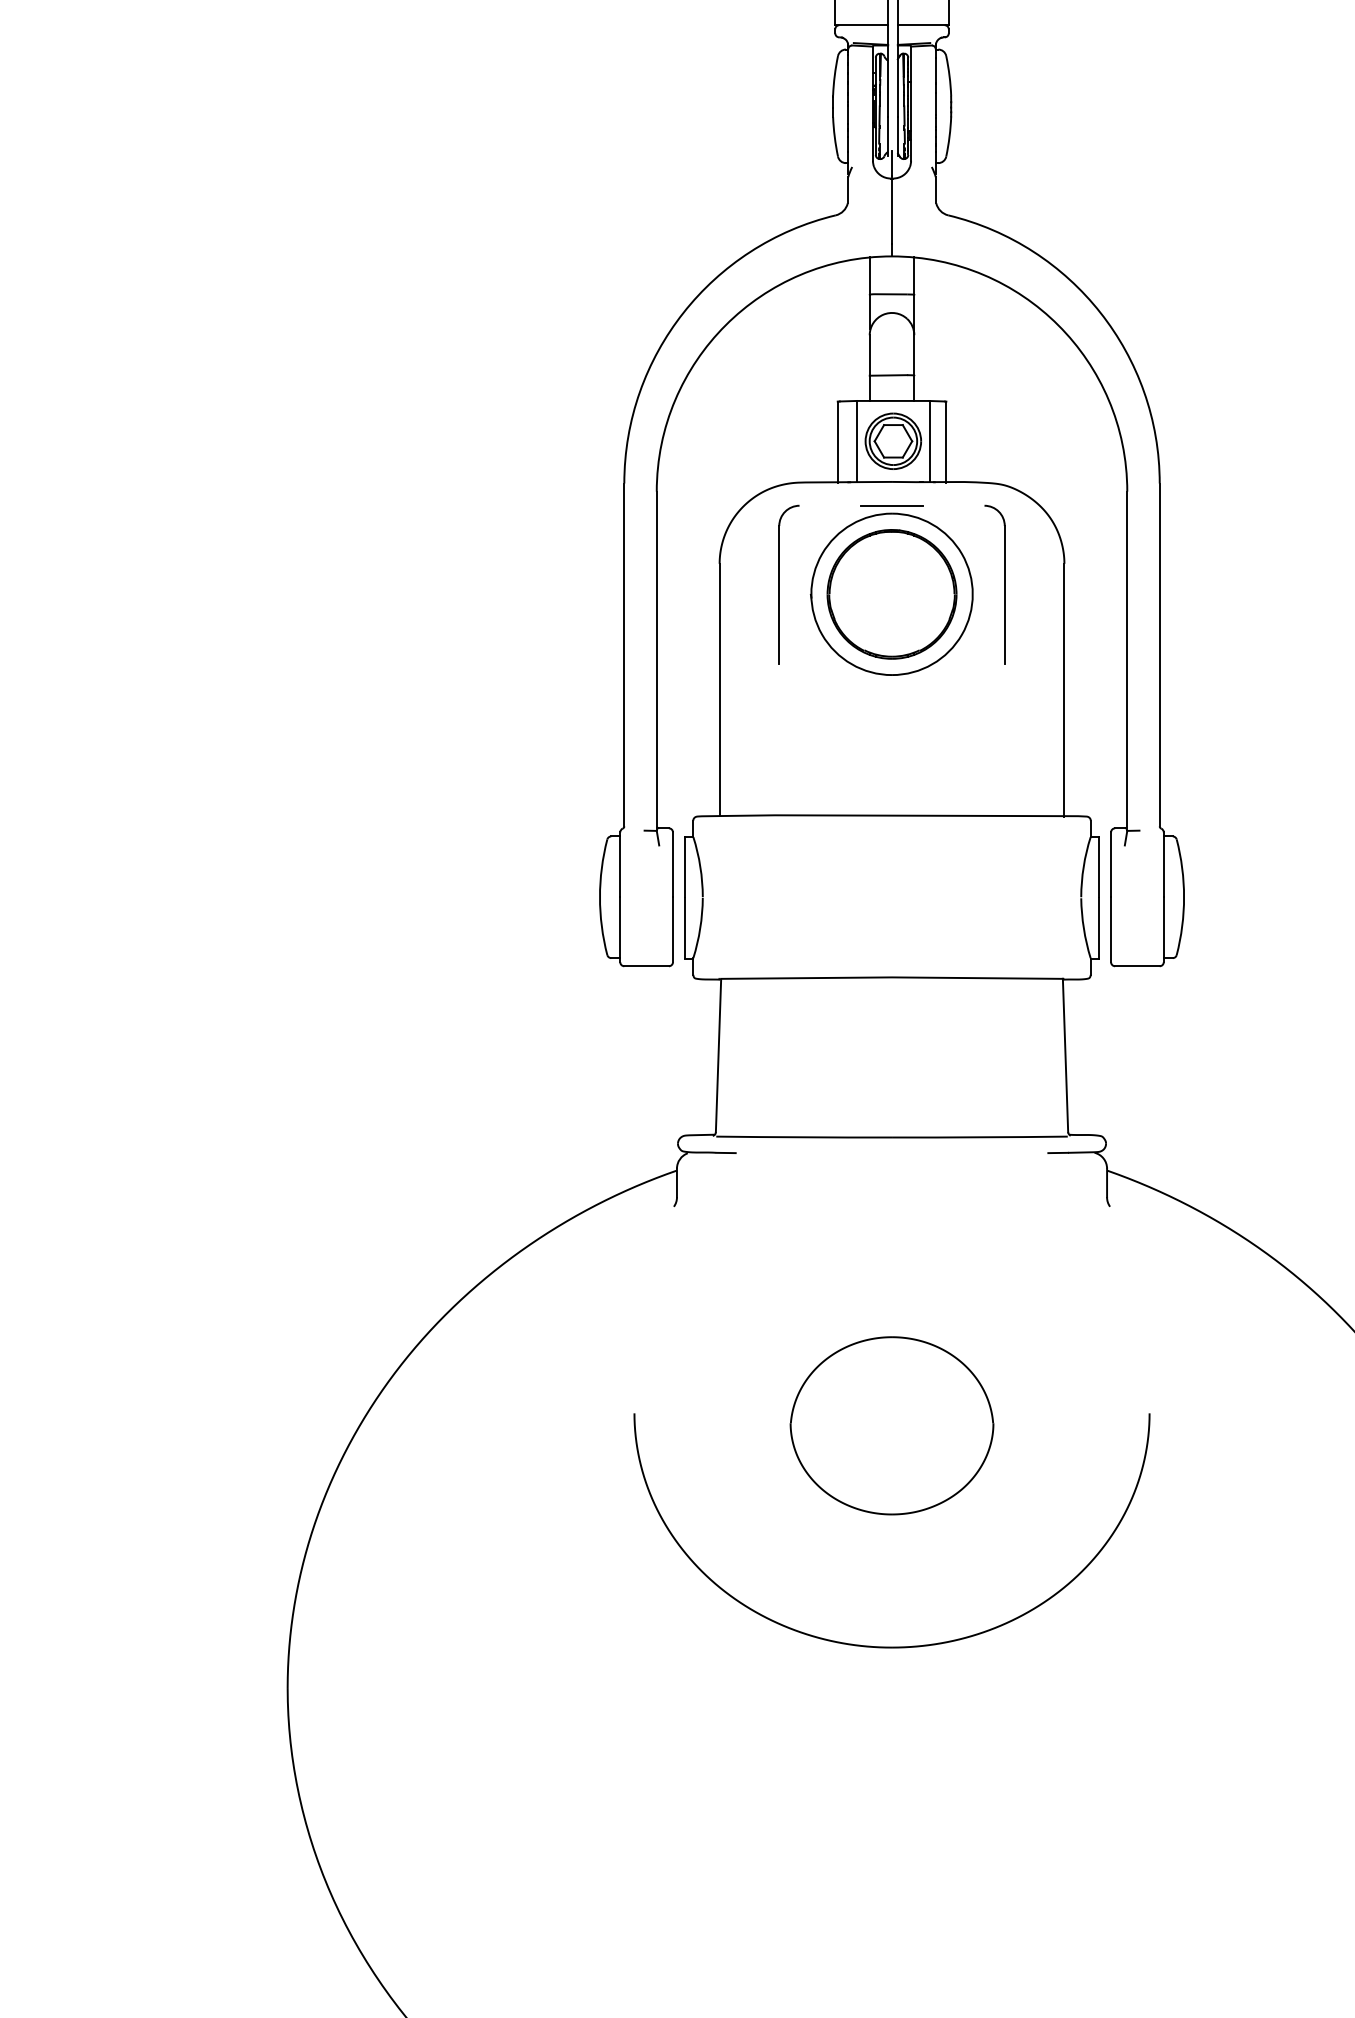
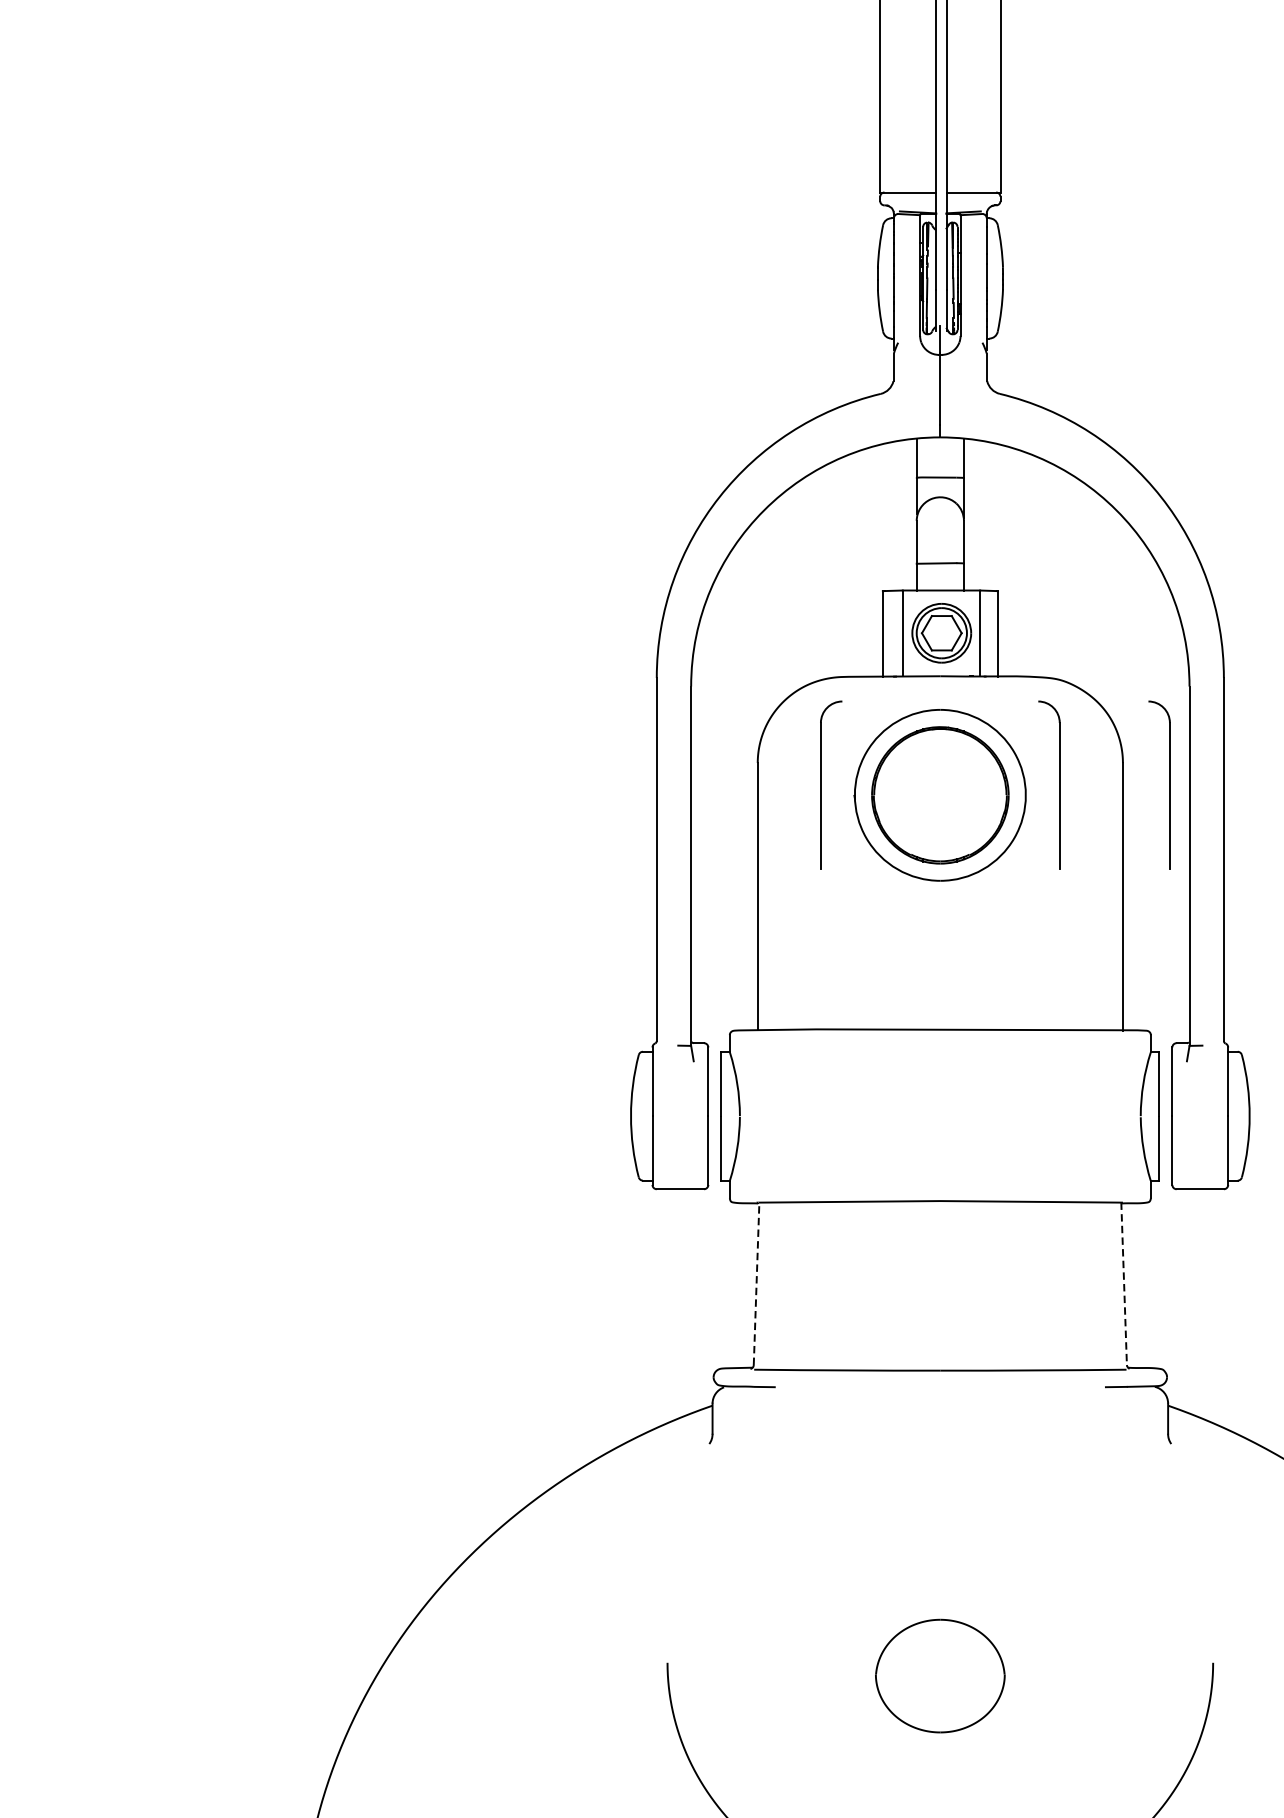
line: (891, 505) -> (939, 701), removed
part: (1108, 584) -> (1169, 784), added
line: (718, 1055) -> (756, 1283), solid -> dashed
line: (1065, 1055) -> (1124, 1283), solid -> dashed
part: (891, 1425) -> (939, 1675), size x0.6

